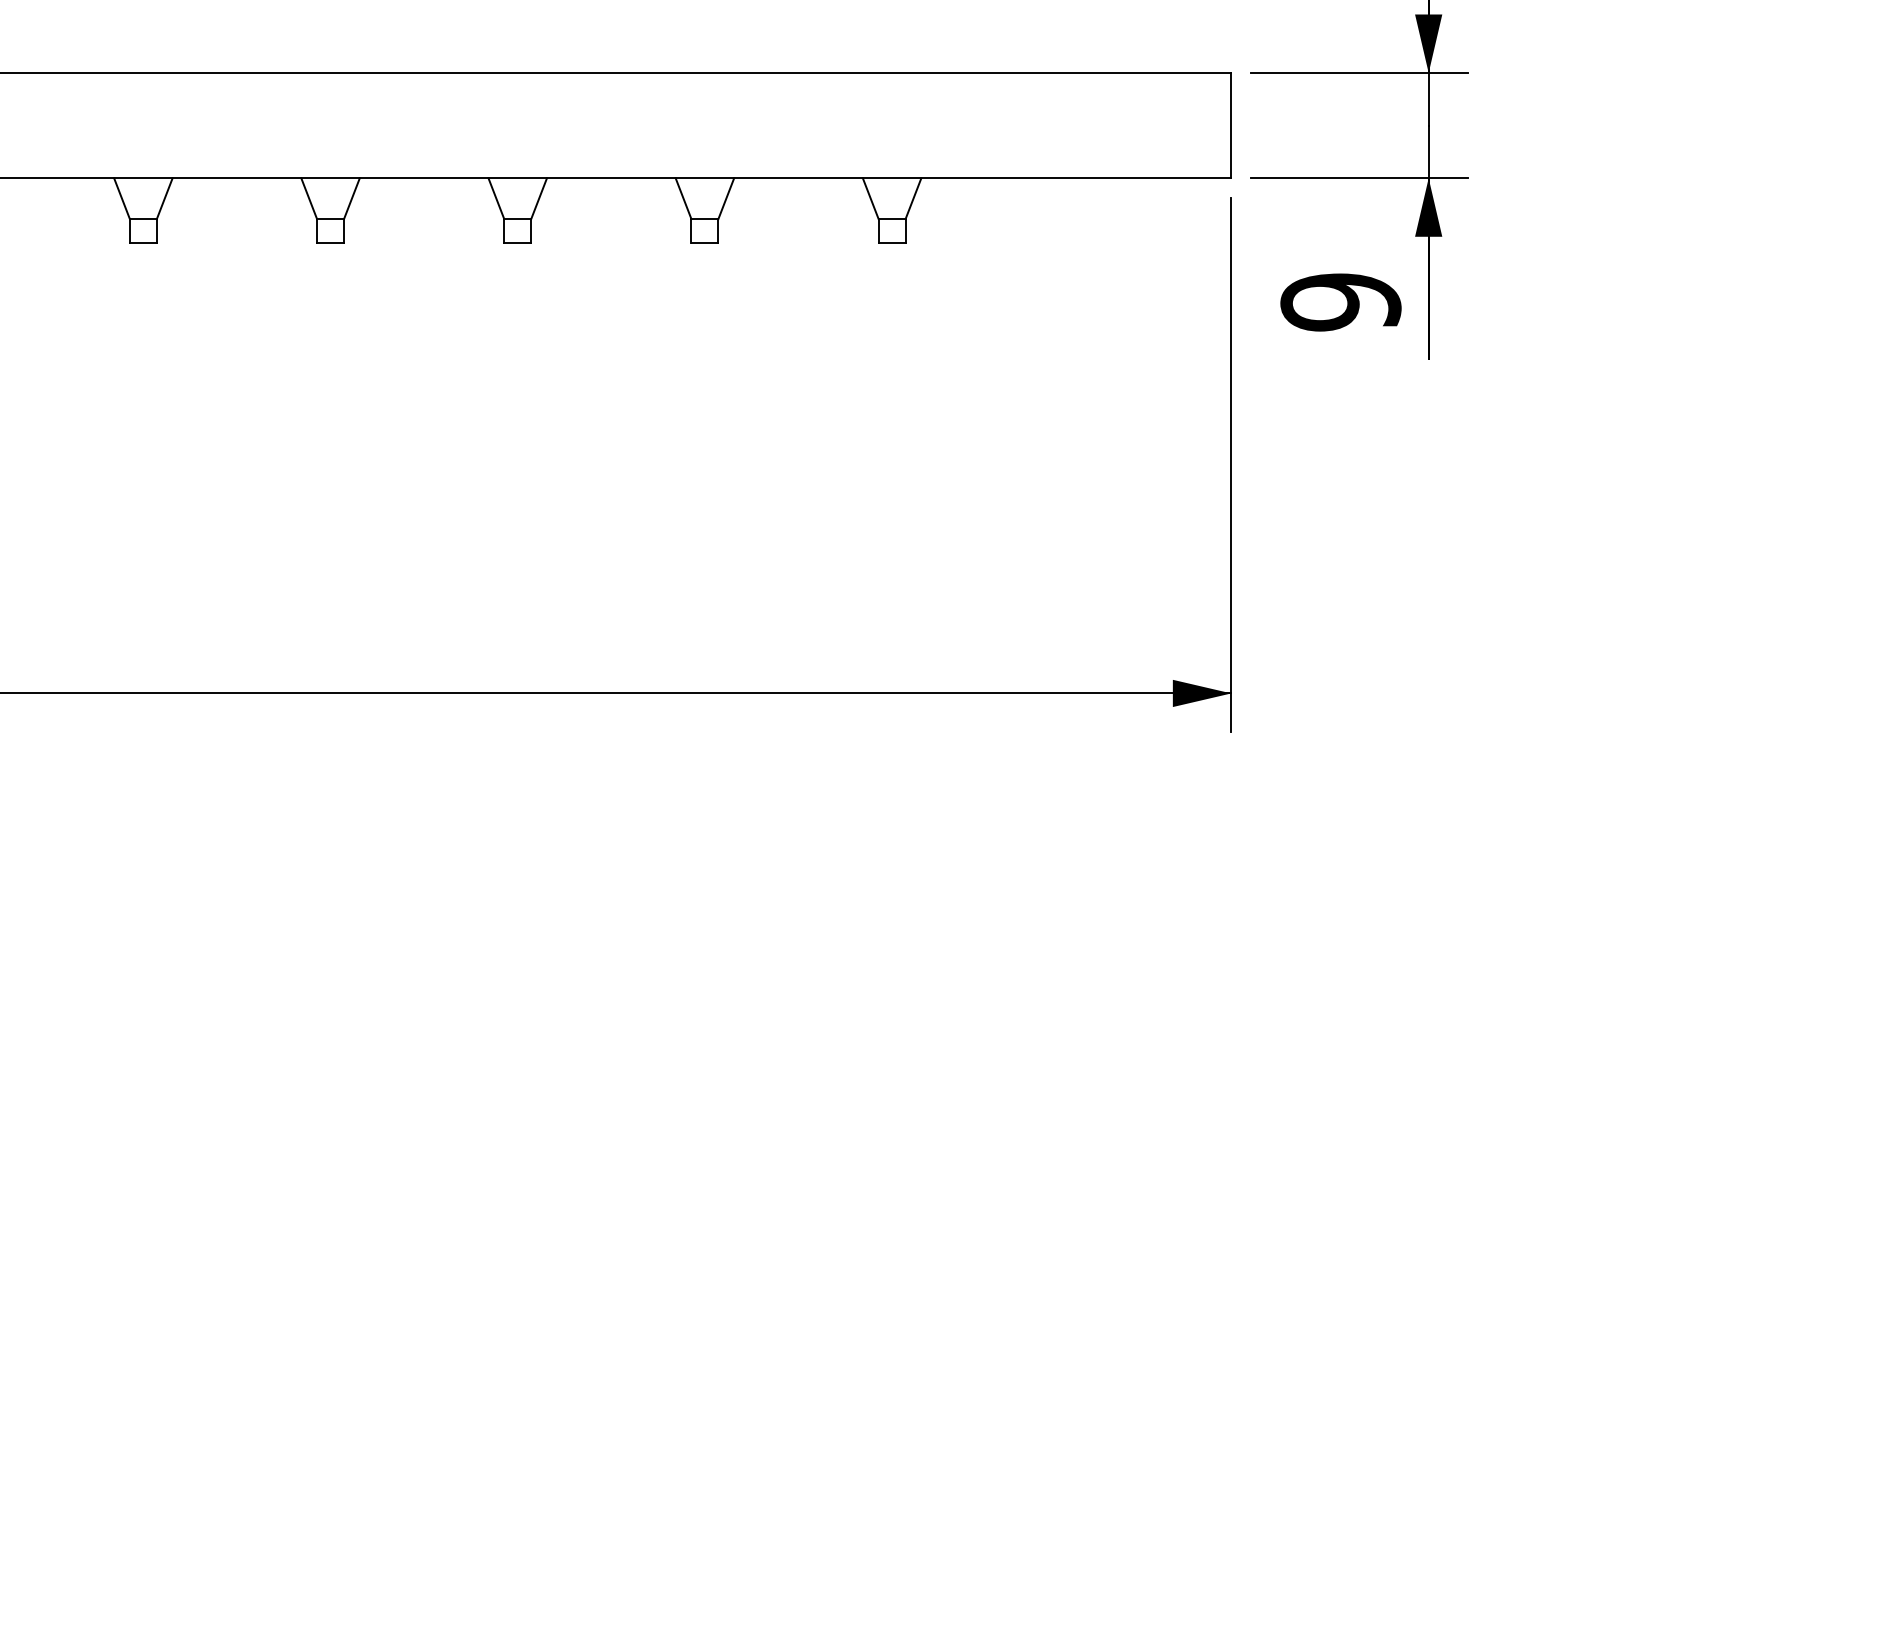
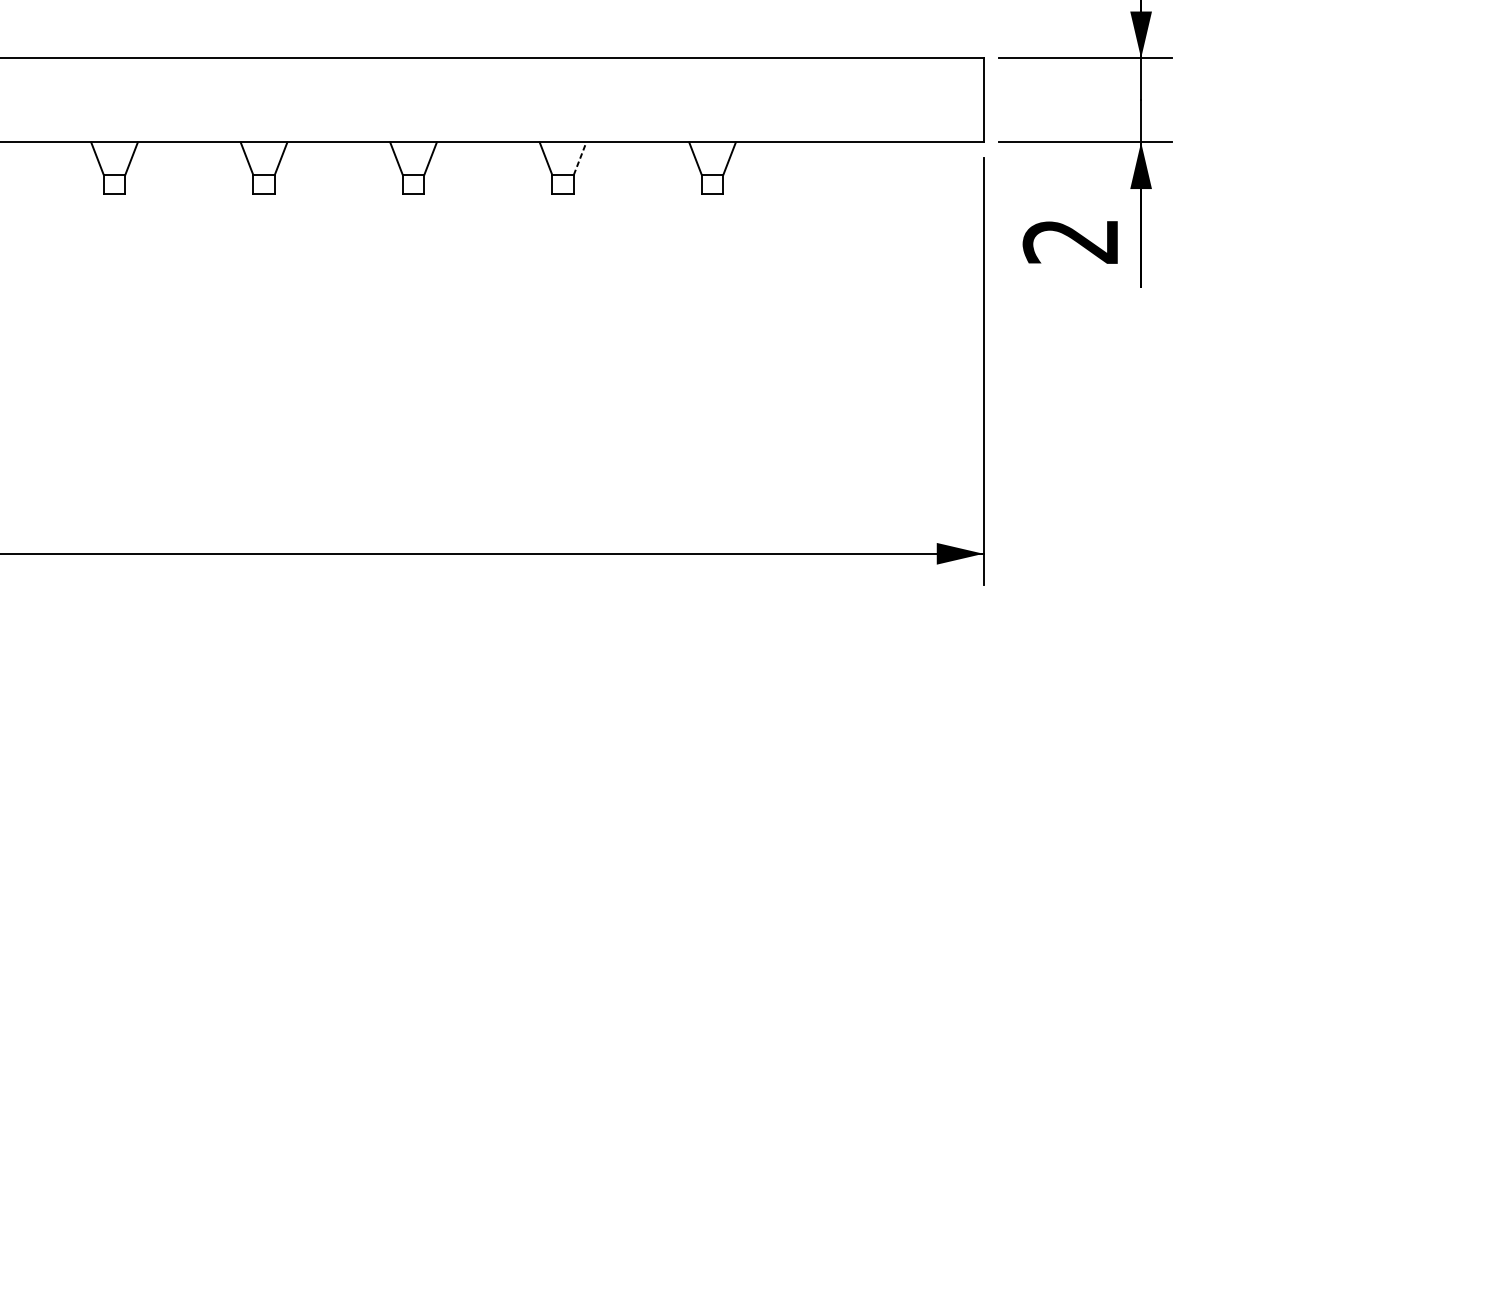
line: (726, 198) -> (580, 158), solid -> dashed
text: (1340, 302) -> (1070, 241), 9 -> 2

